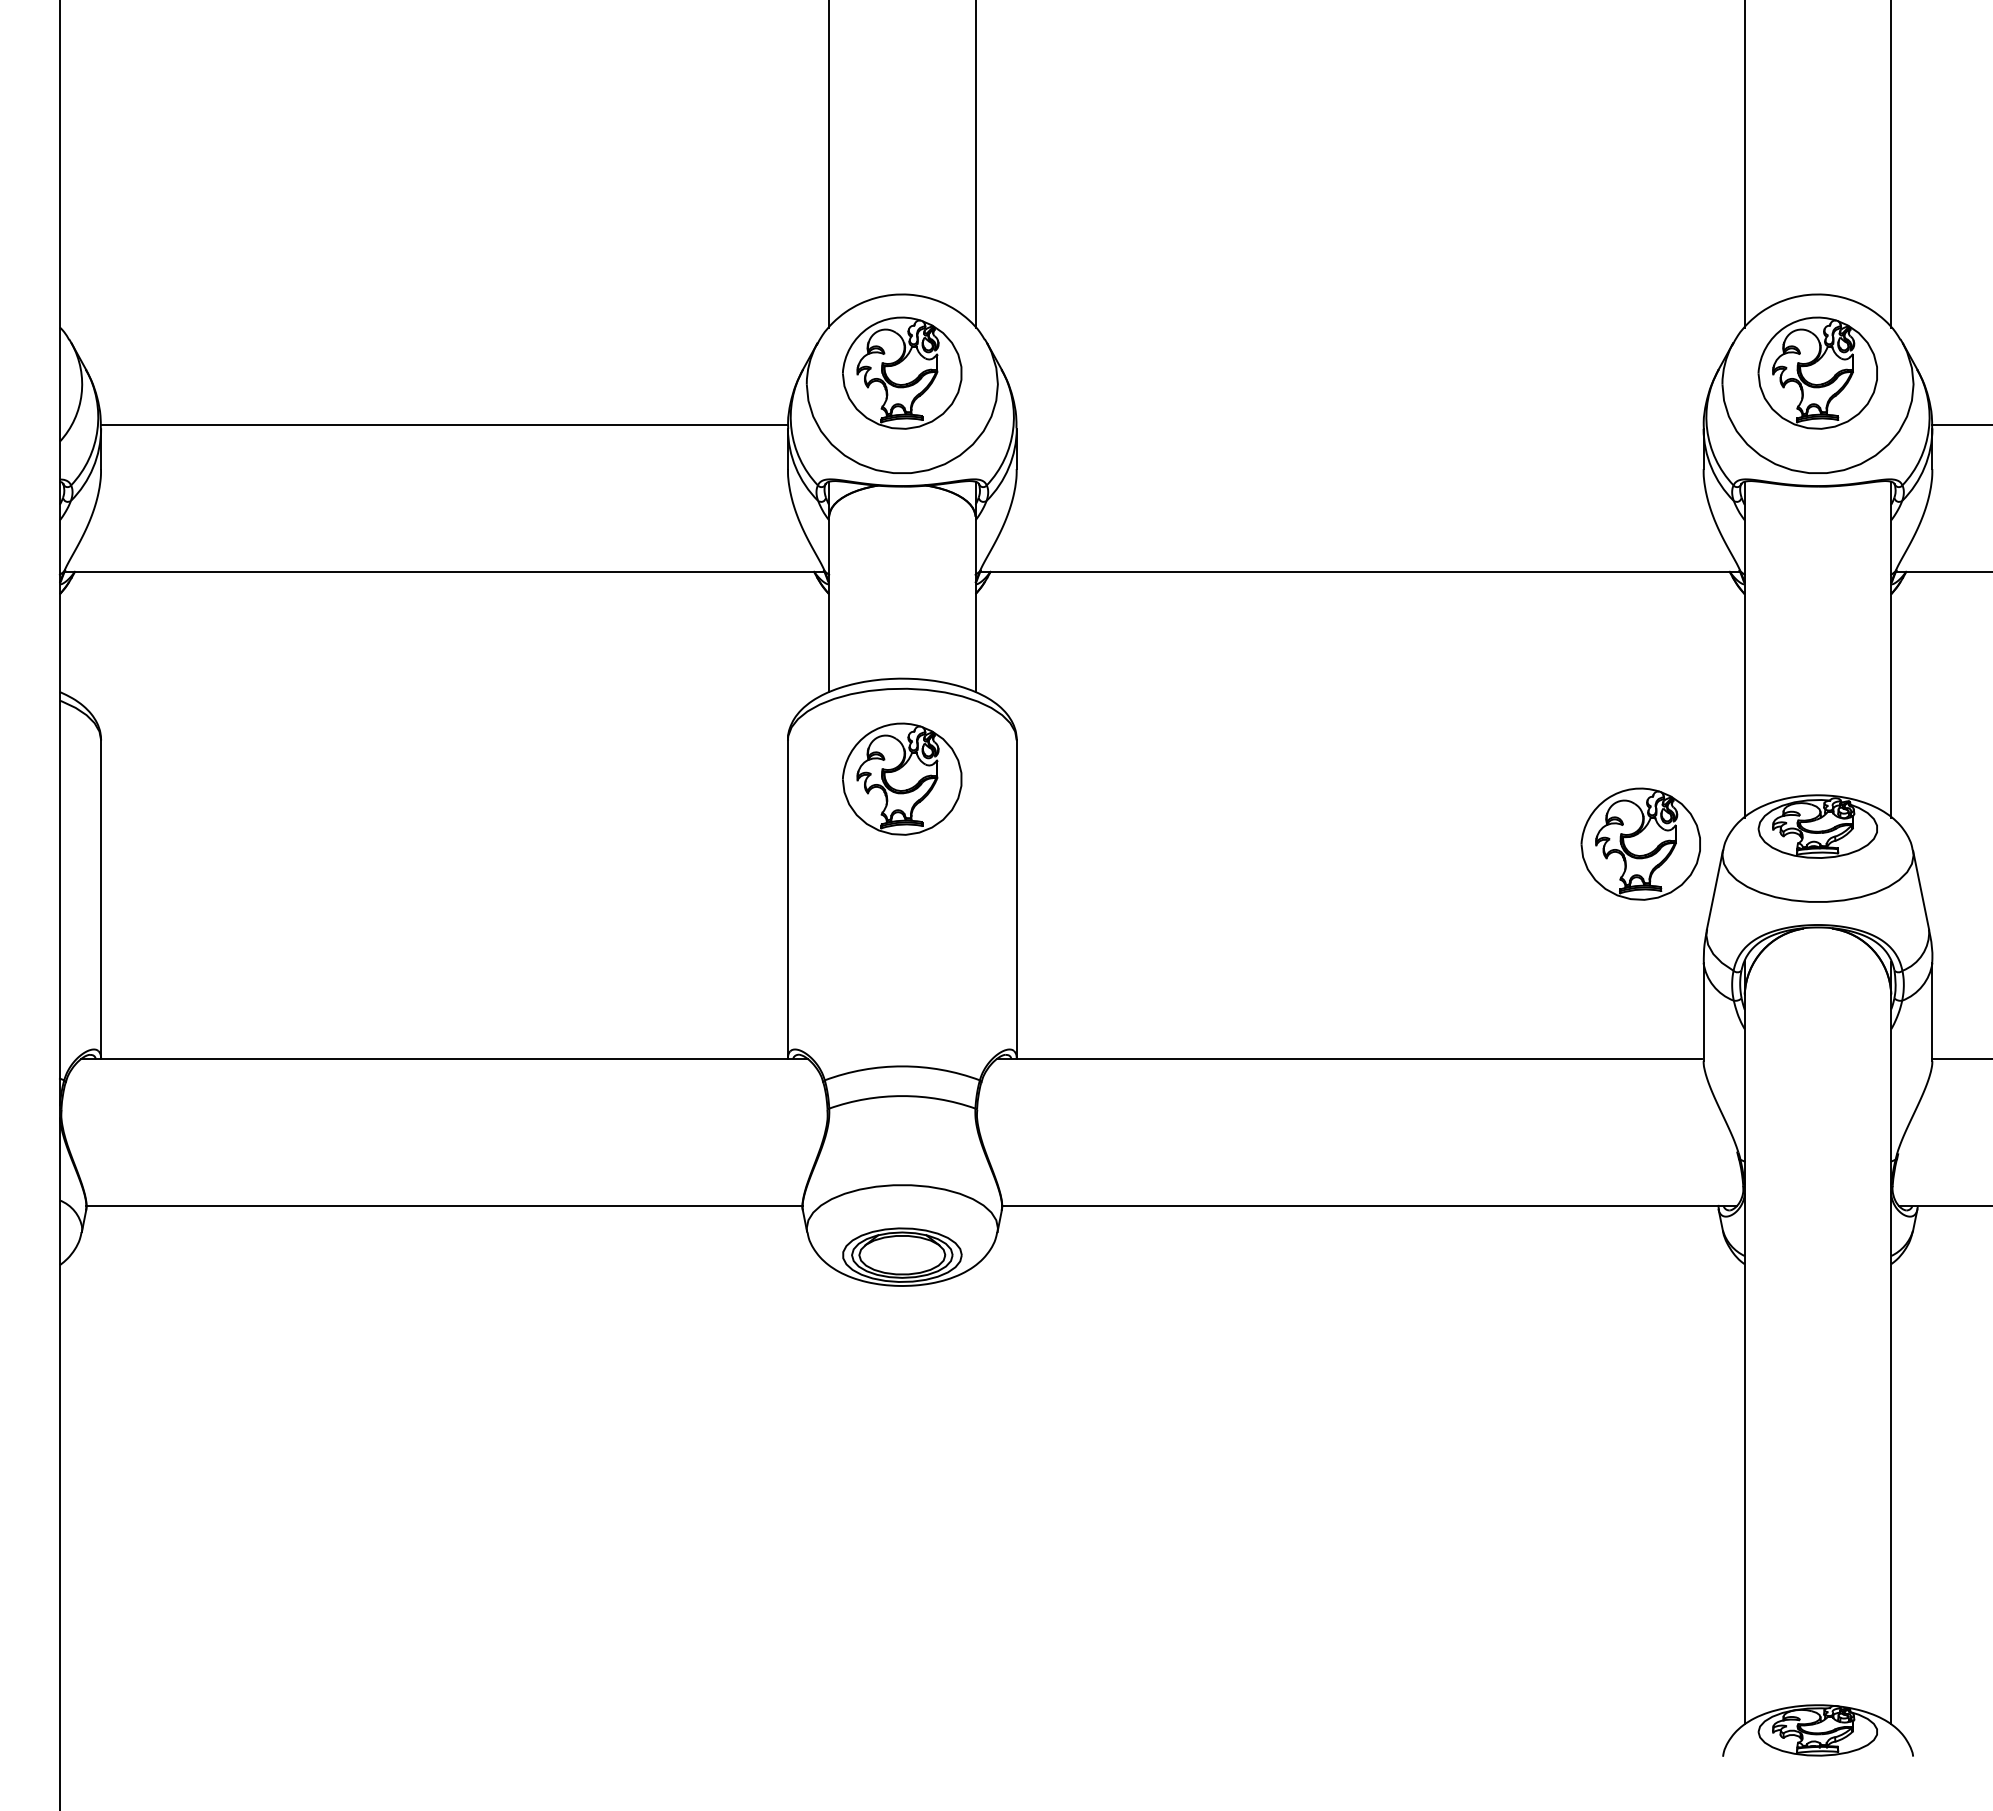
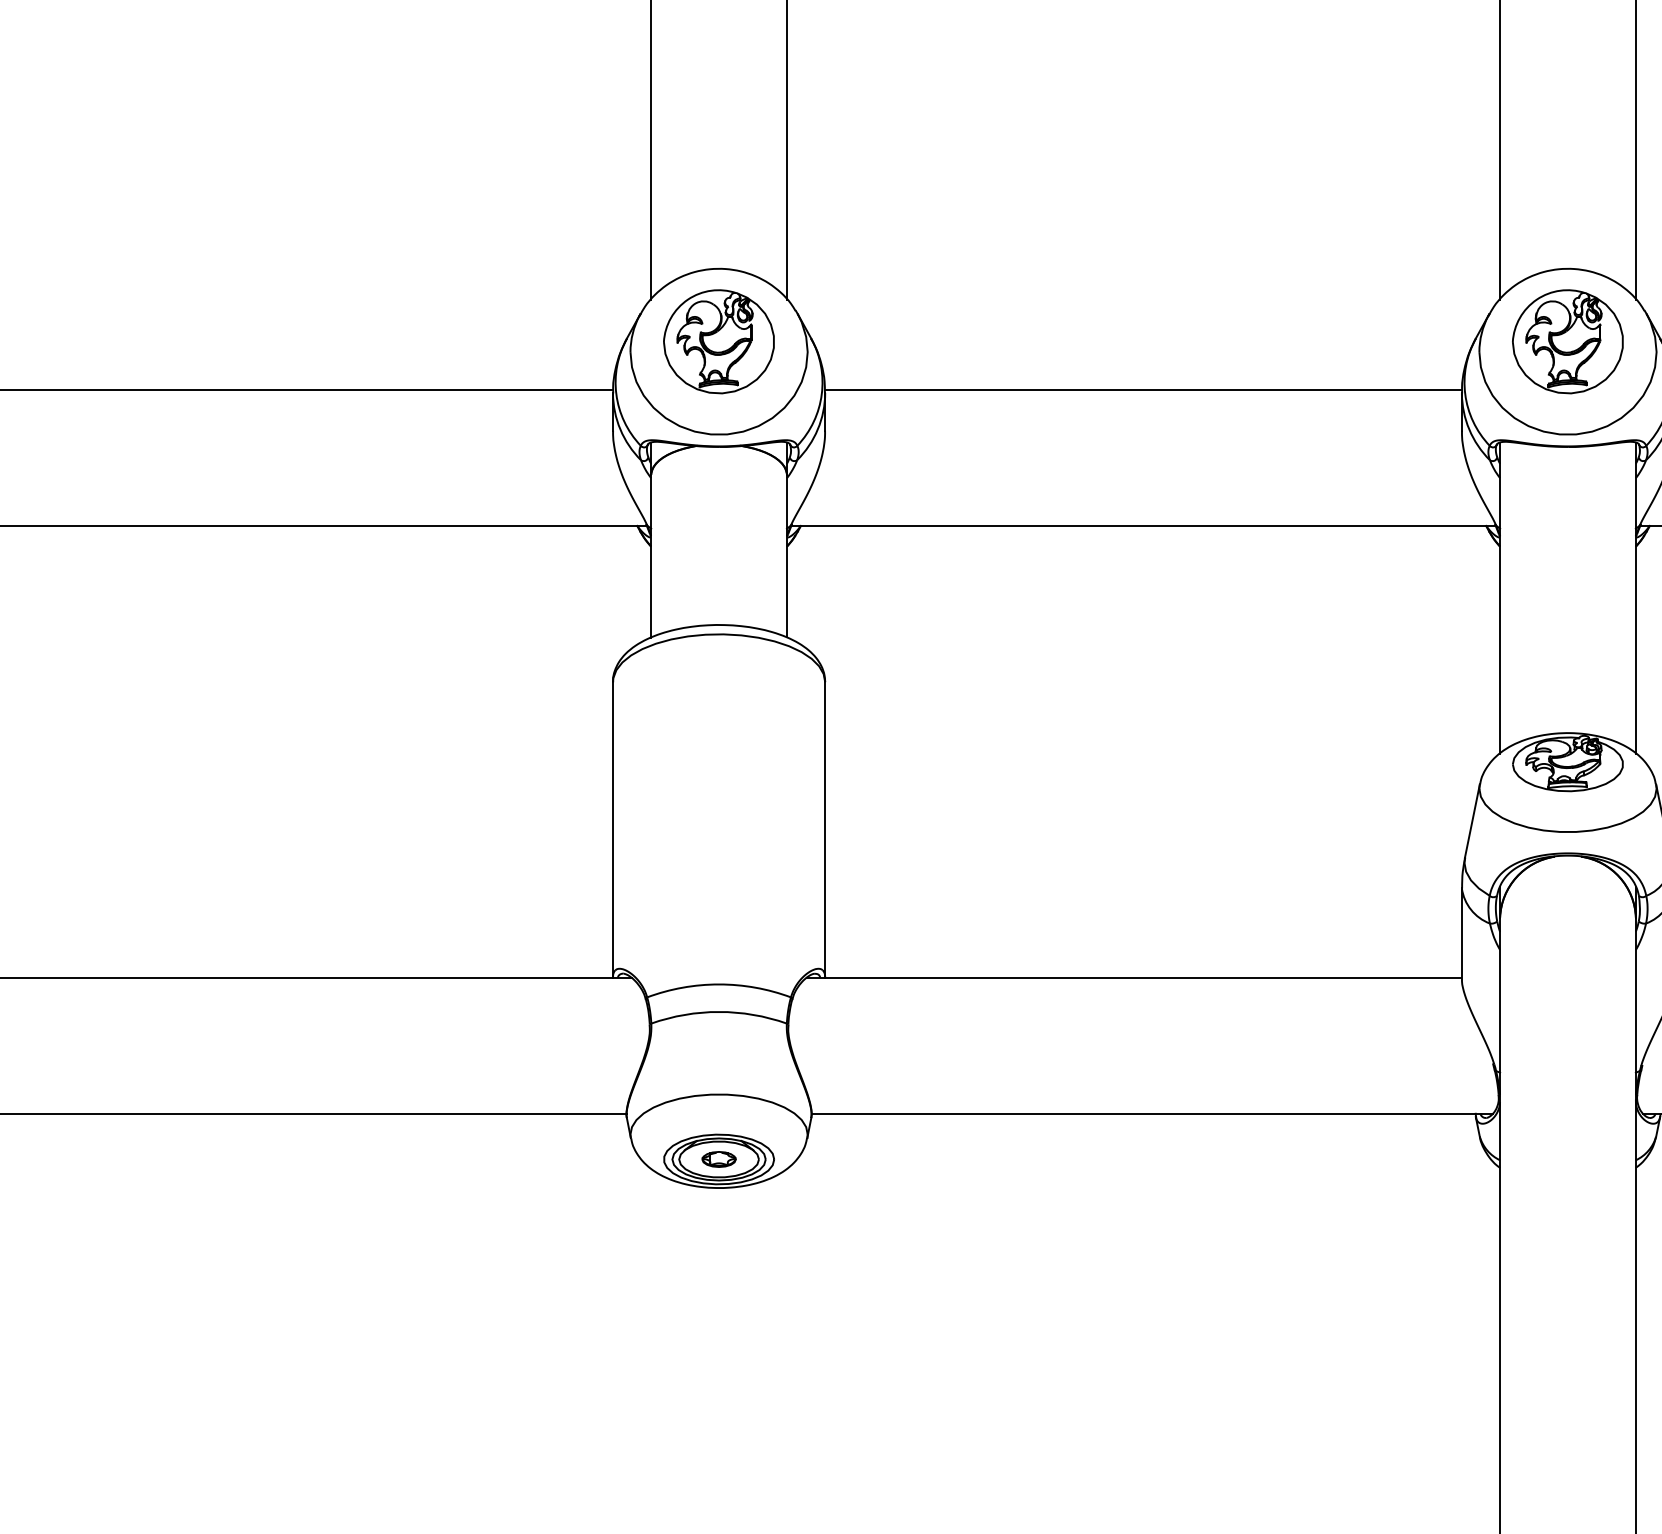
line: (1359, 425) -> (1142, 390), added
part: (902, 778) -> (719, 717), removed
part: (1640, 843) -> (1403, 777), removed
part: (902, 1255) -> (719, 1159), added

